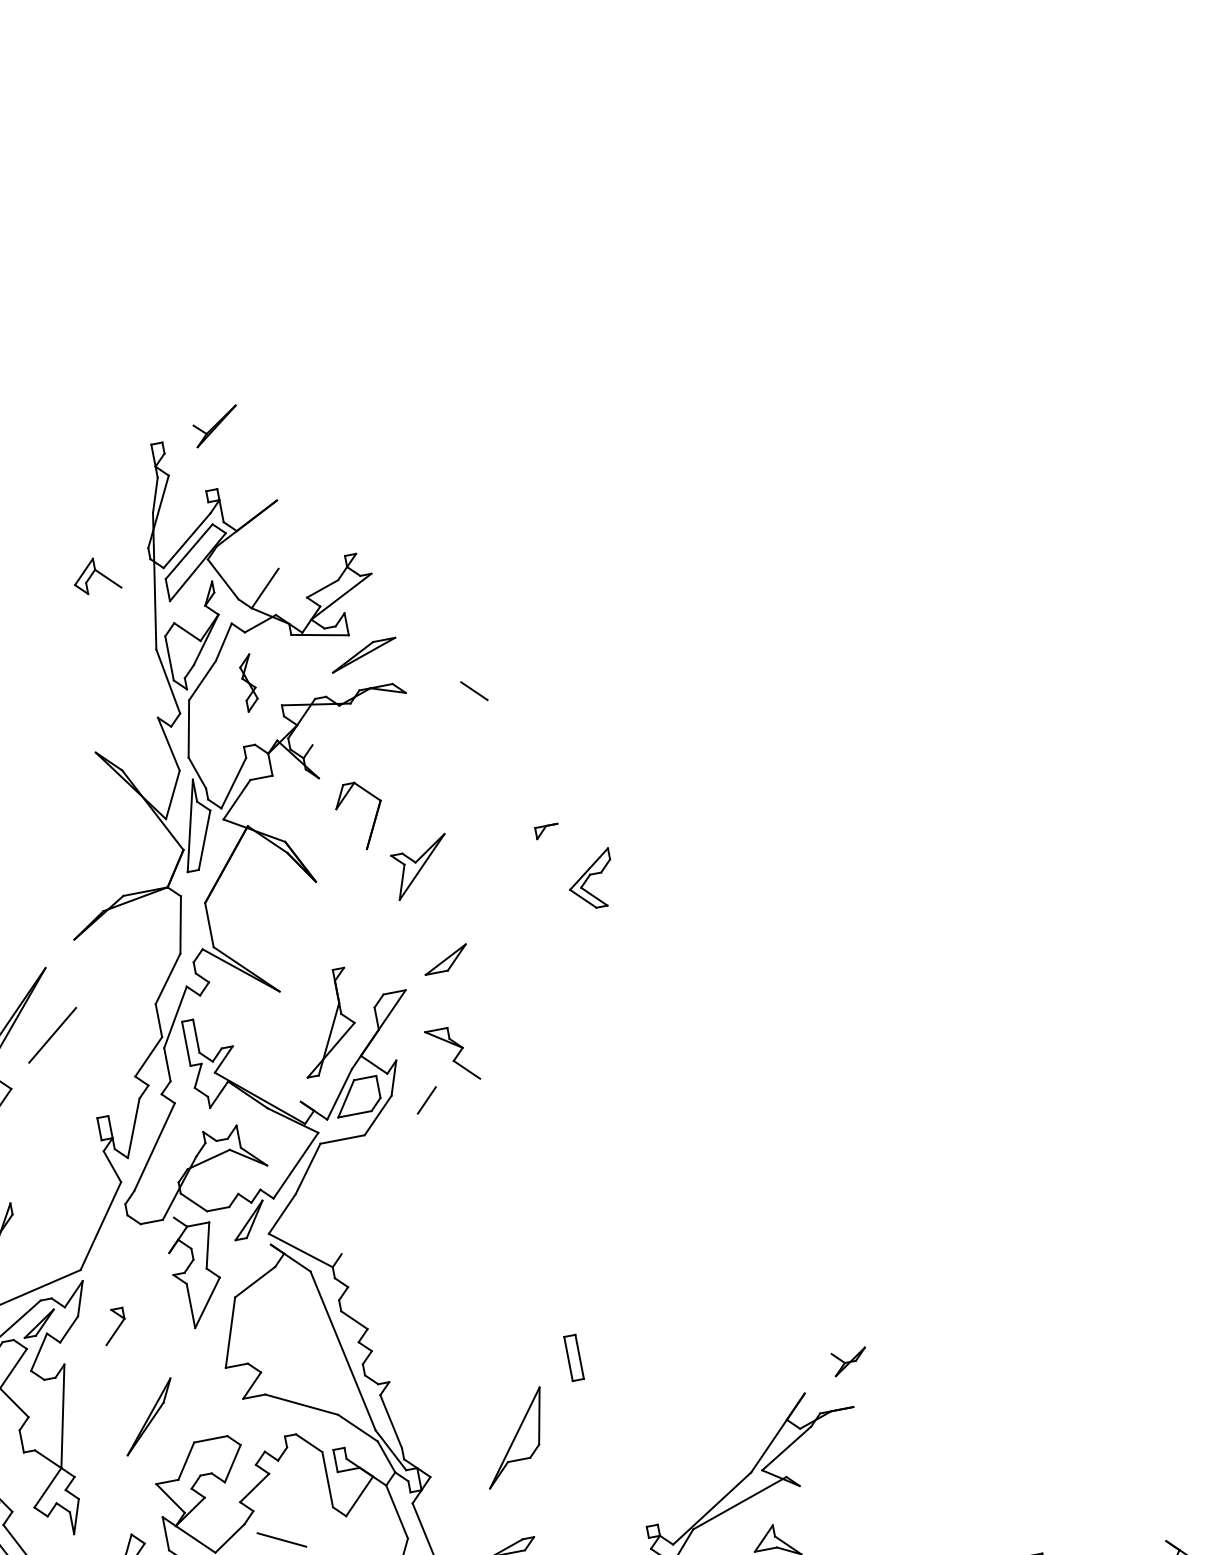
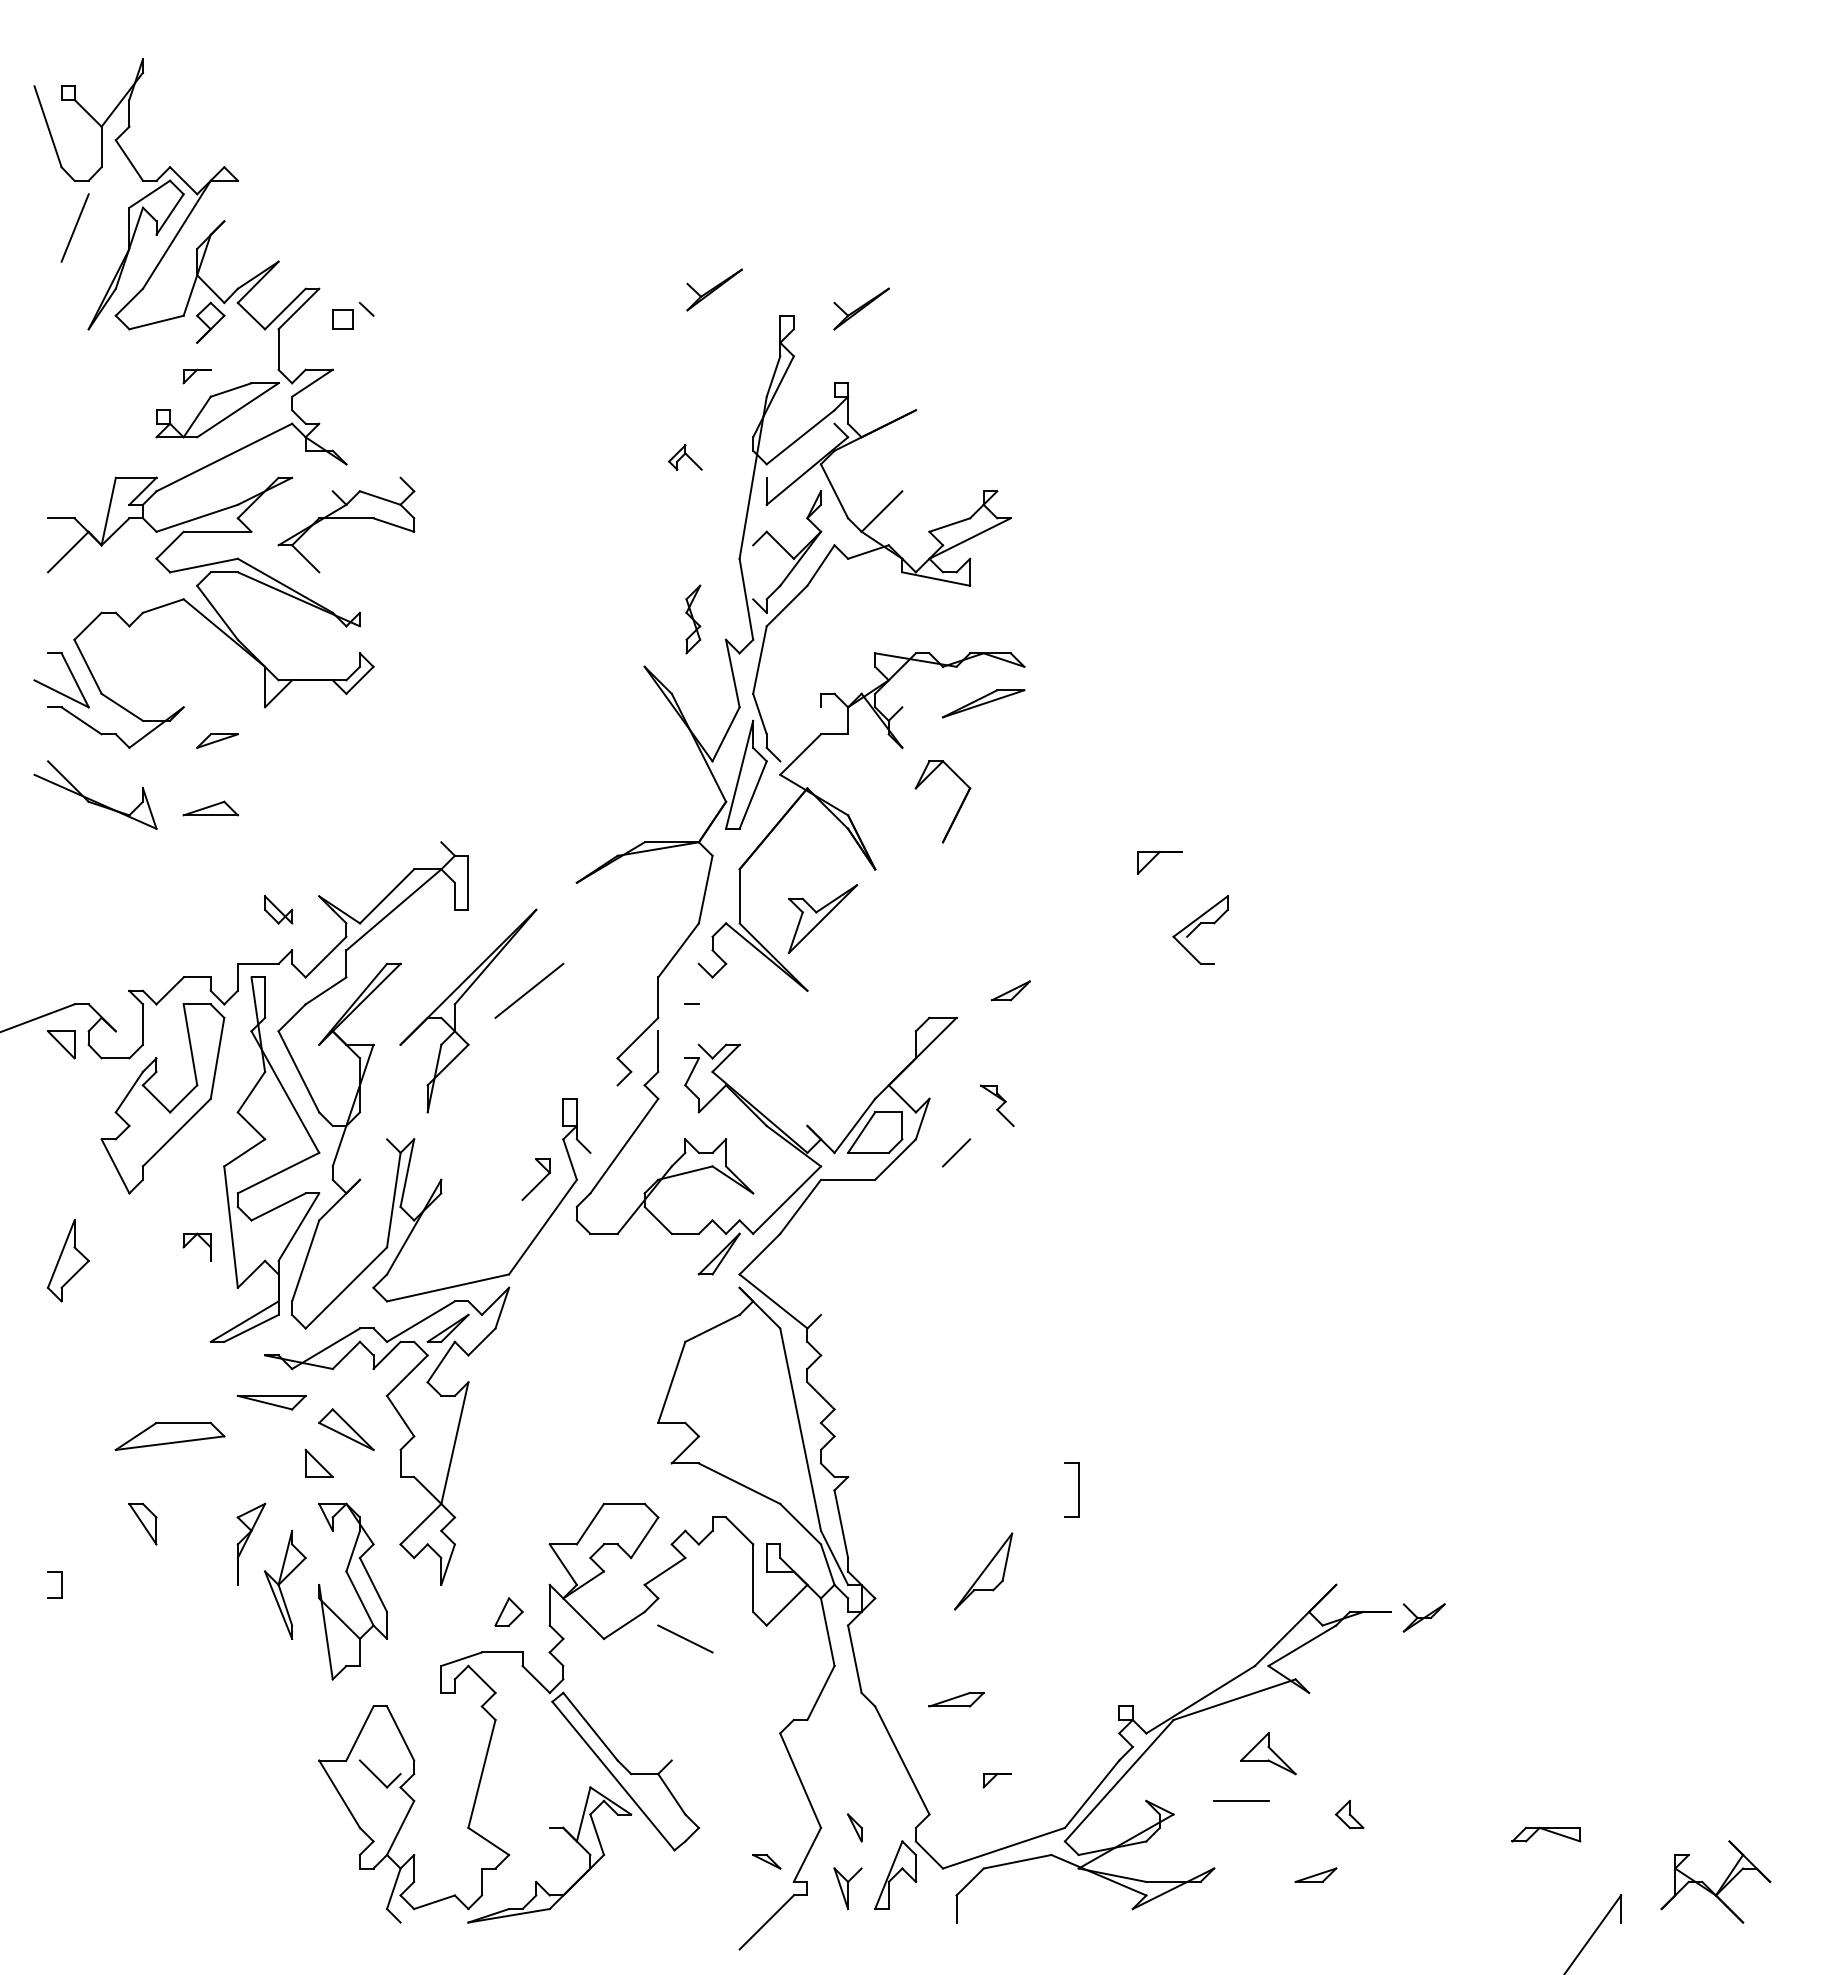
part: (93, 433) -> (714, 289), added
line: (189, 551) -> (800, 450), removed
part: (96, 575) -> (685, 457), size x0.6
part: (363, 654) -> (983, 703), moved
line: (169, 658) -> (753, 572), removed
part: (249, 683) -> (693, 619), moved
line: (474, 690) -> (1105, 679), removed
line: (233, 783) -> (800, 734), removed
part: (546, 831) -> (1159, 862), size x1.6
part: (422, 866) -> (823, 918), moved
line: (594, 896) -> (1200, 949), removed
part: (445, 959) -> (1010, 990), size x0.7
line: (175, 1017) -> (678, 997), removed
part: (332, 1023) -> (862, 1040), removed
line: (196, 1036) -> (698, 1024), removed
line: (186, 1043) -> (685, 1031), removed
part: (452, 1055) -> (997, 1105), size x0.6
line: (133, 1127) -> (603, 1118), removed
part: (195, 1270) -> (644, 1300), removed
part: (113, 1326) -> (535, 1179), moved
line: (568, 1359) -> (1064, 1490), removed
part: (849, 1361) -> (1423, 1617), moved
part: (149, 1416) -> (556, 1463), removed
part: (514, 1438) -> (983, 1571), size x0.7

